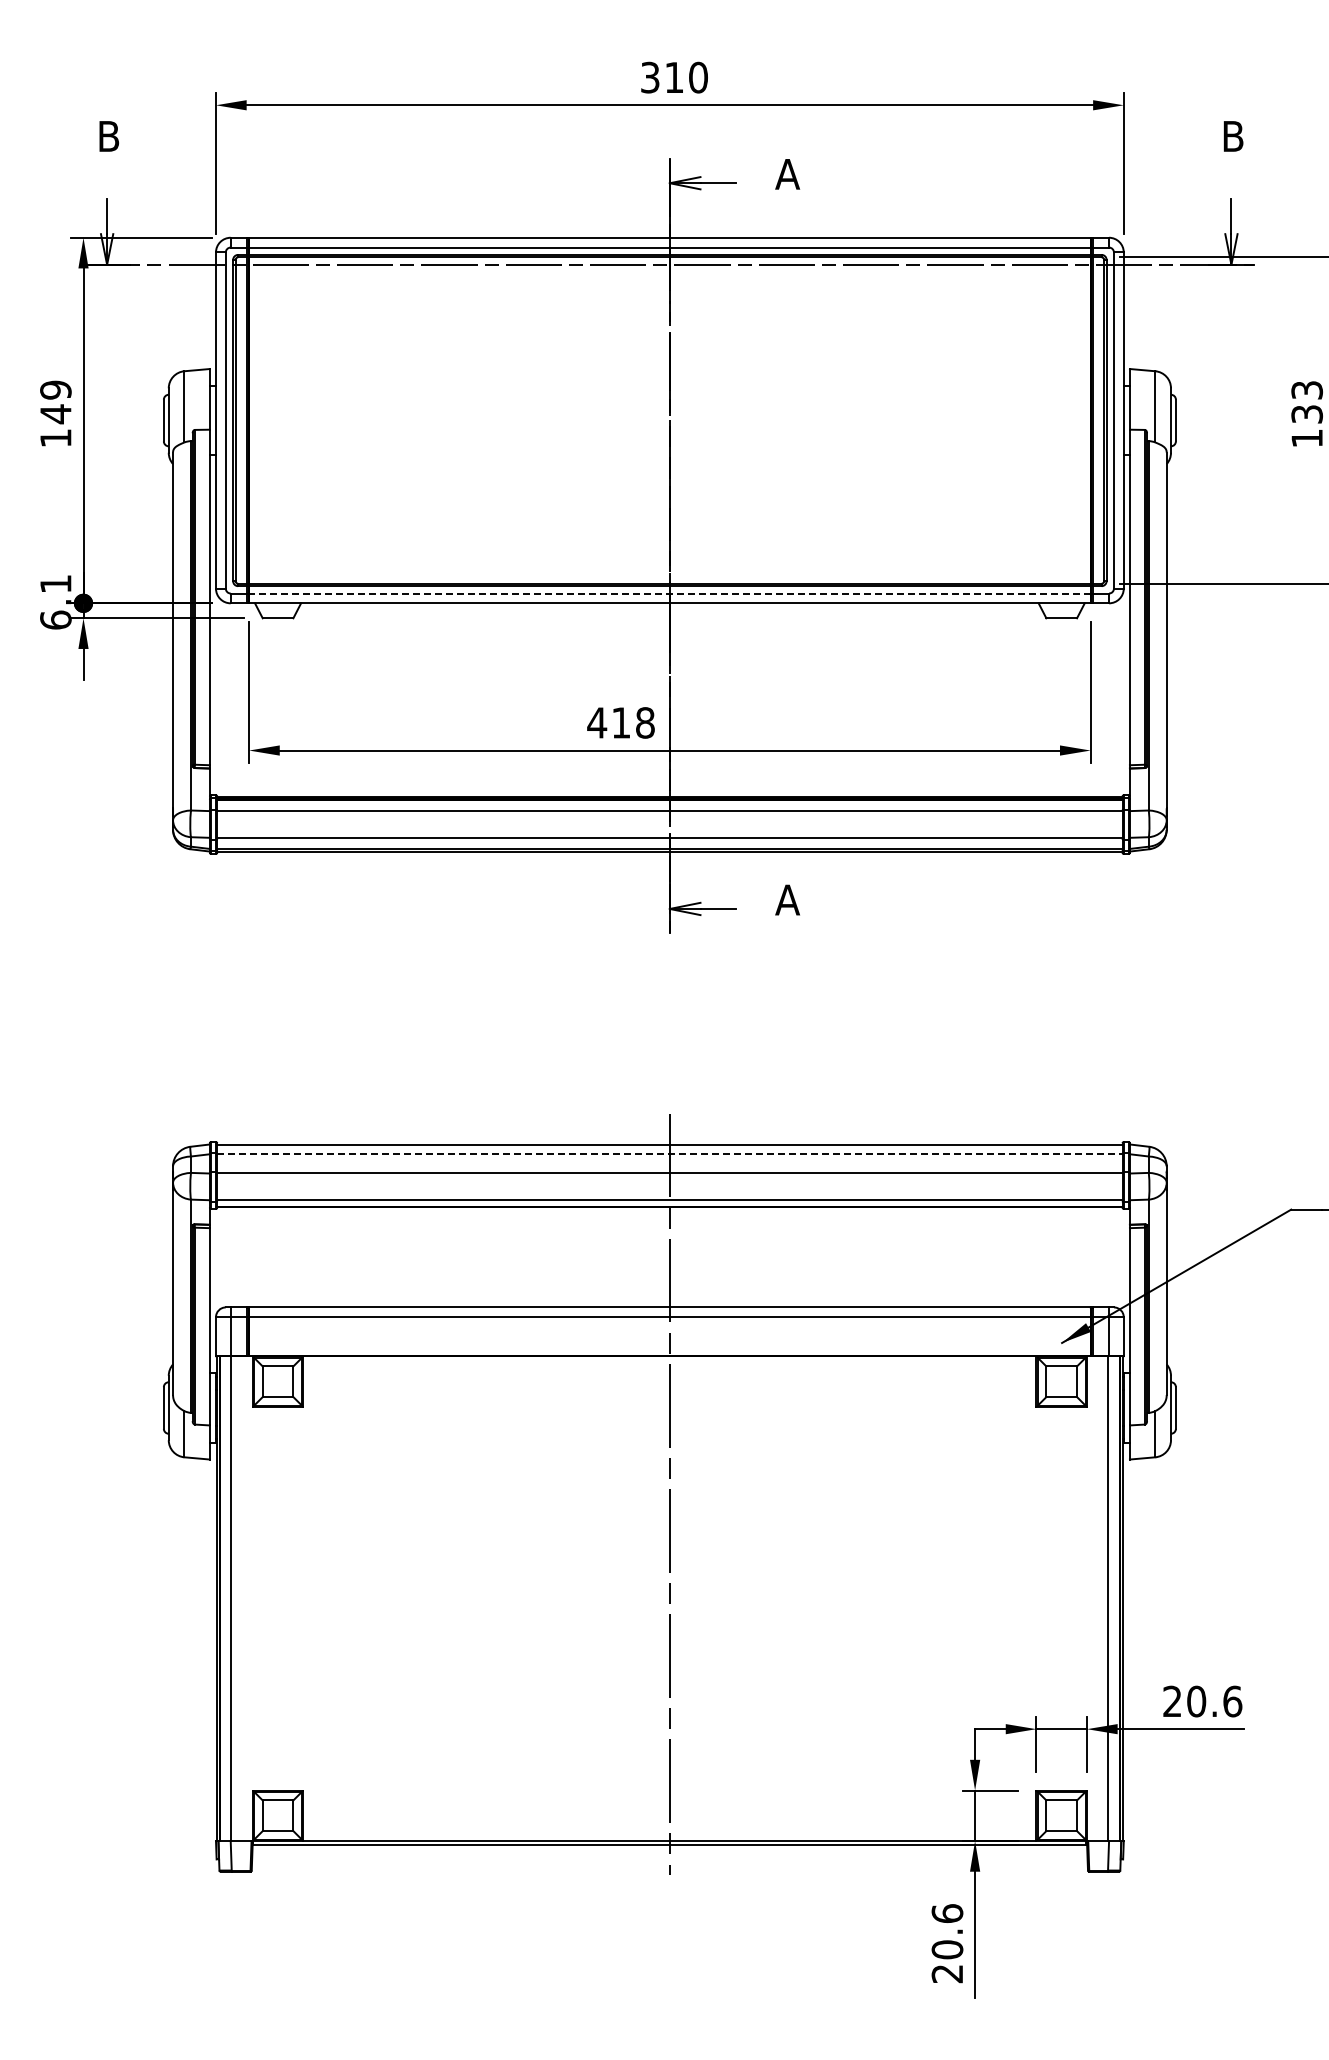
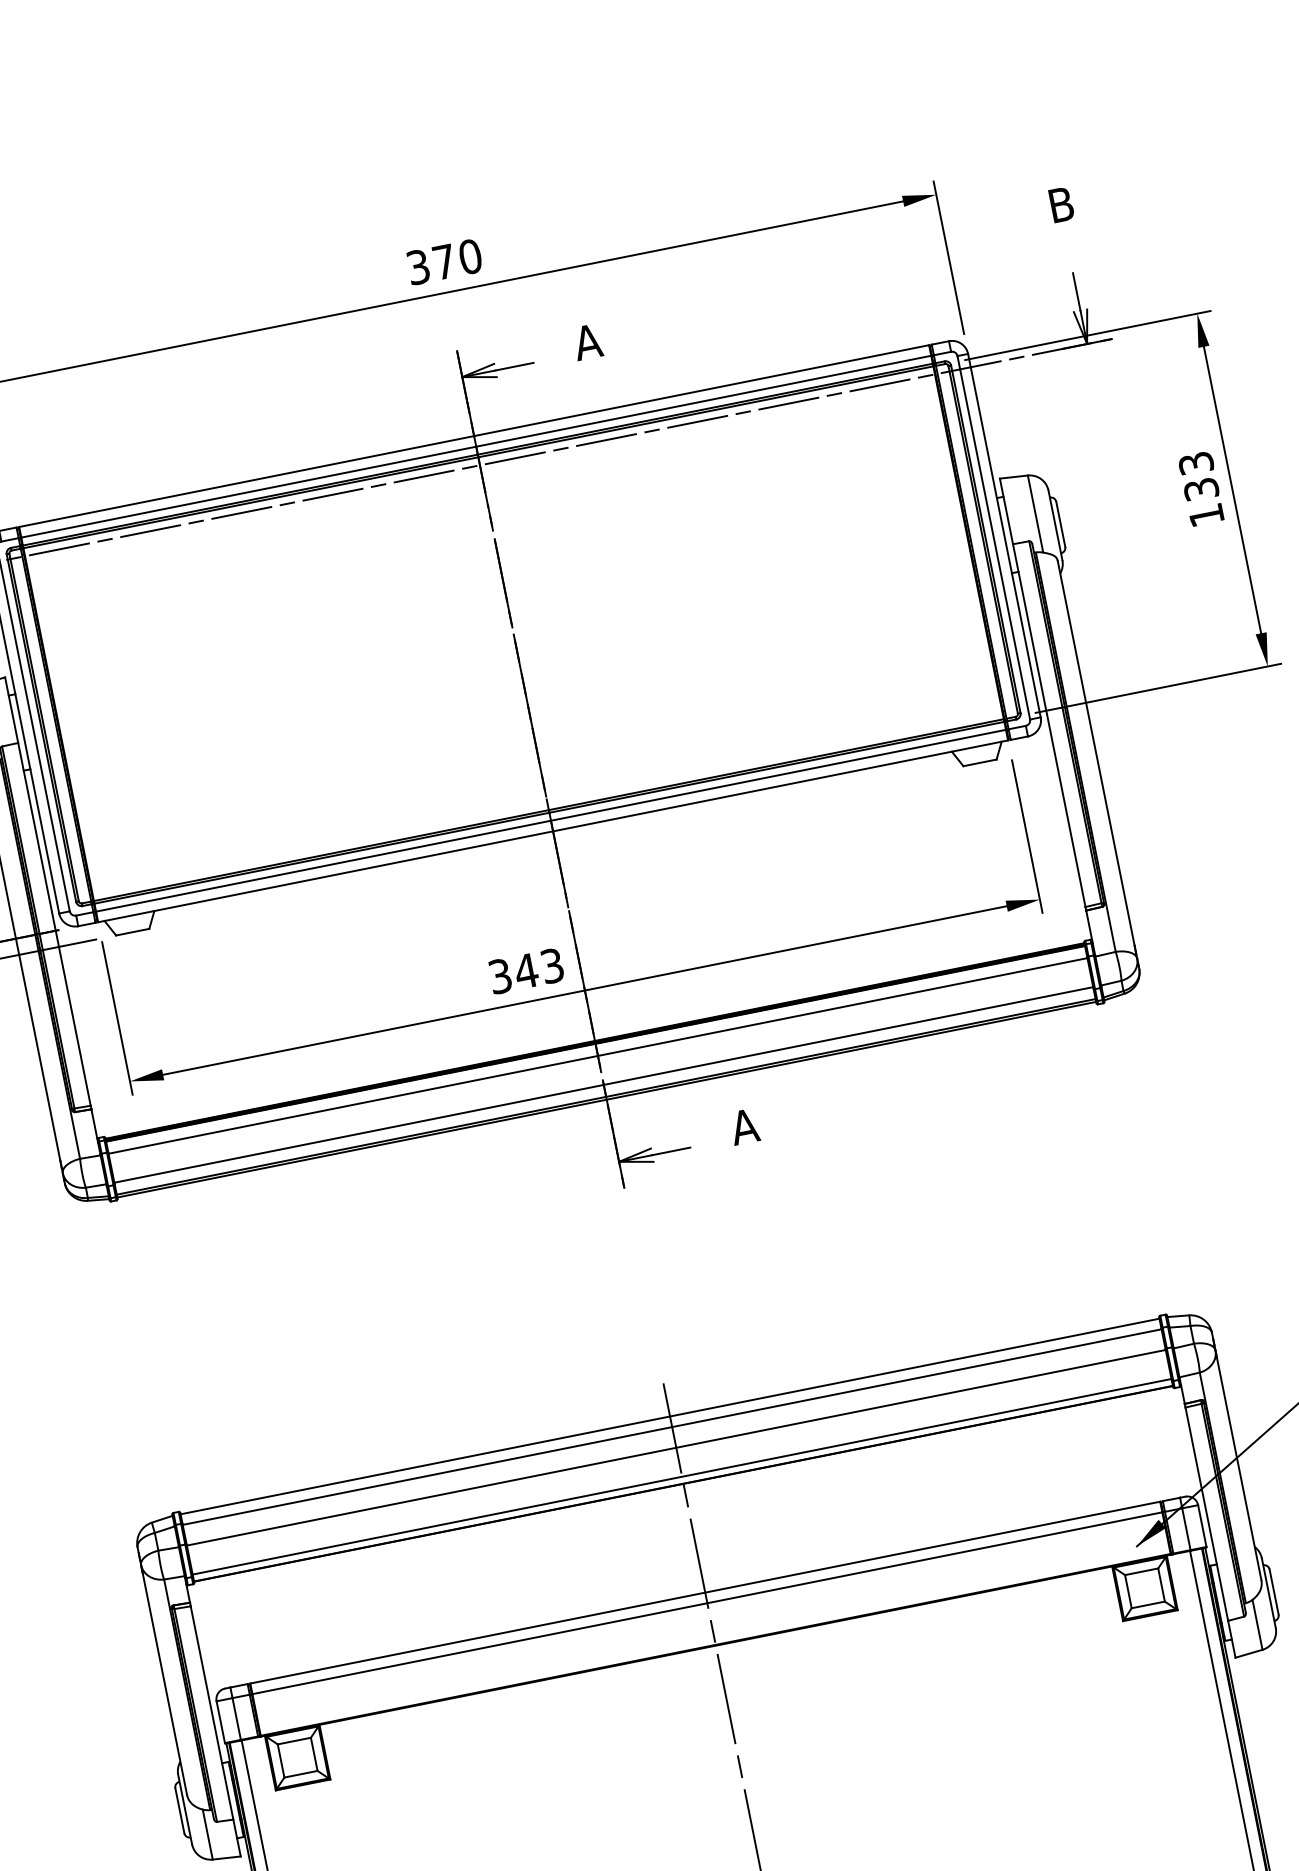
text: (674, 77) -> (444, 261), 310 -> 370
line: (669, 593) -> (550, 820), dashed -> solid
text: (620, 722) -> (525, 970), 418 -> 343
line: (669, 1154) -> (671, 1427), dashed -> solid

